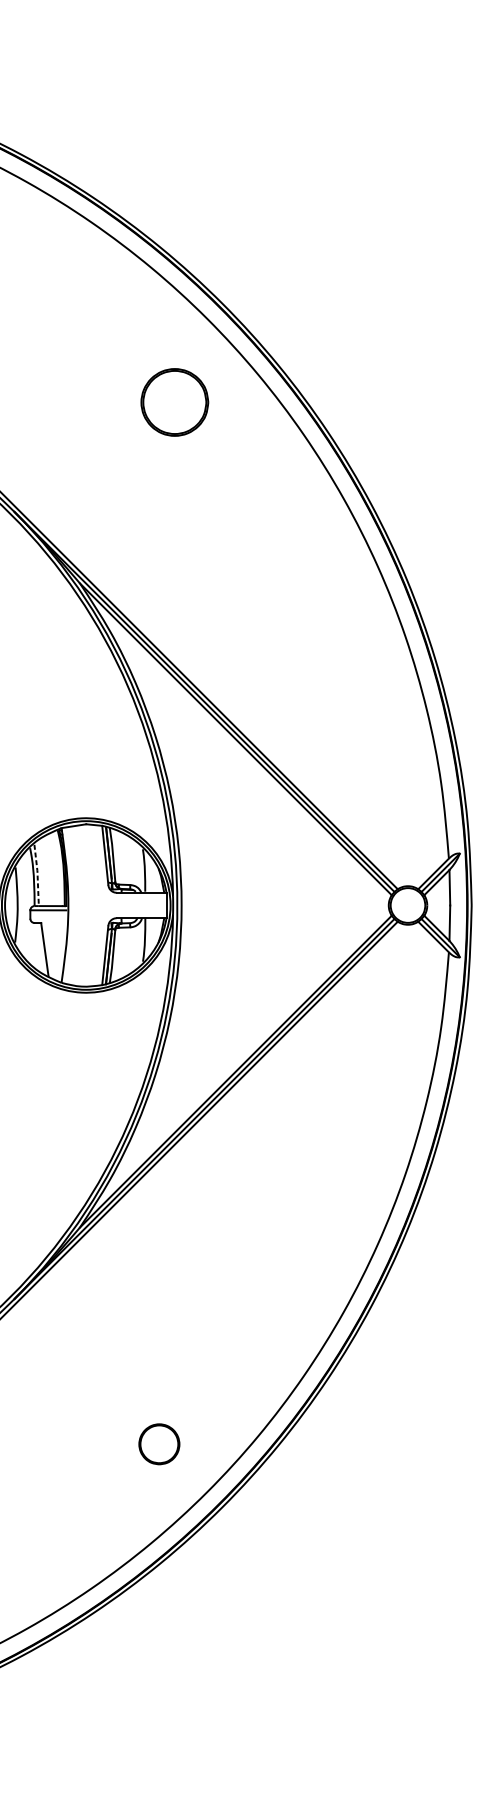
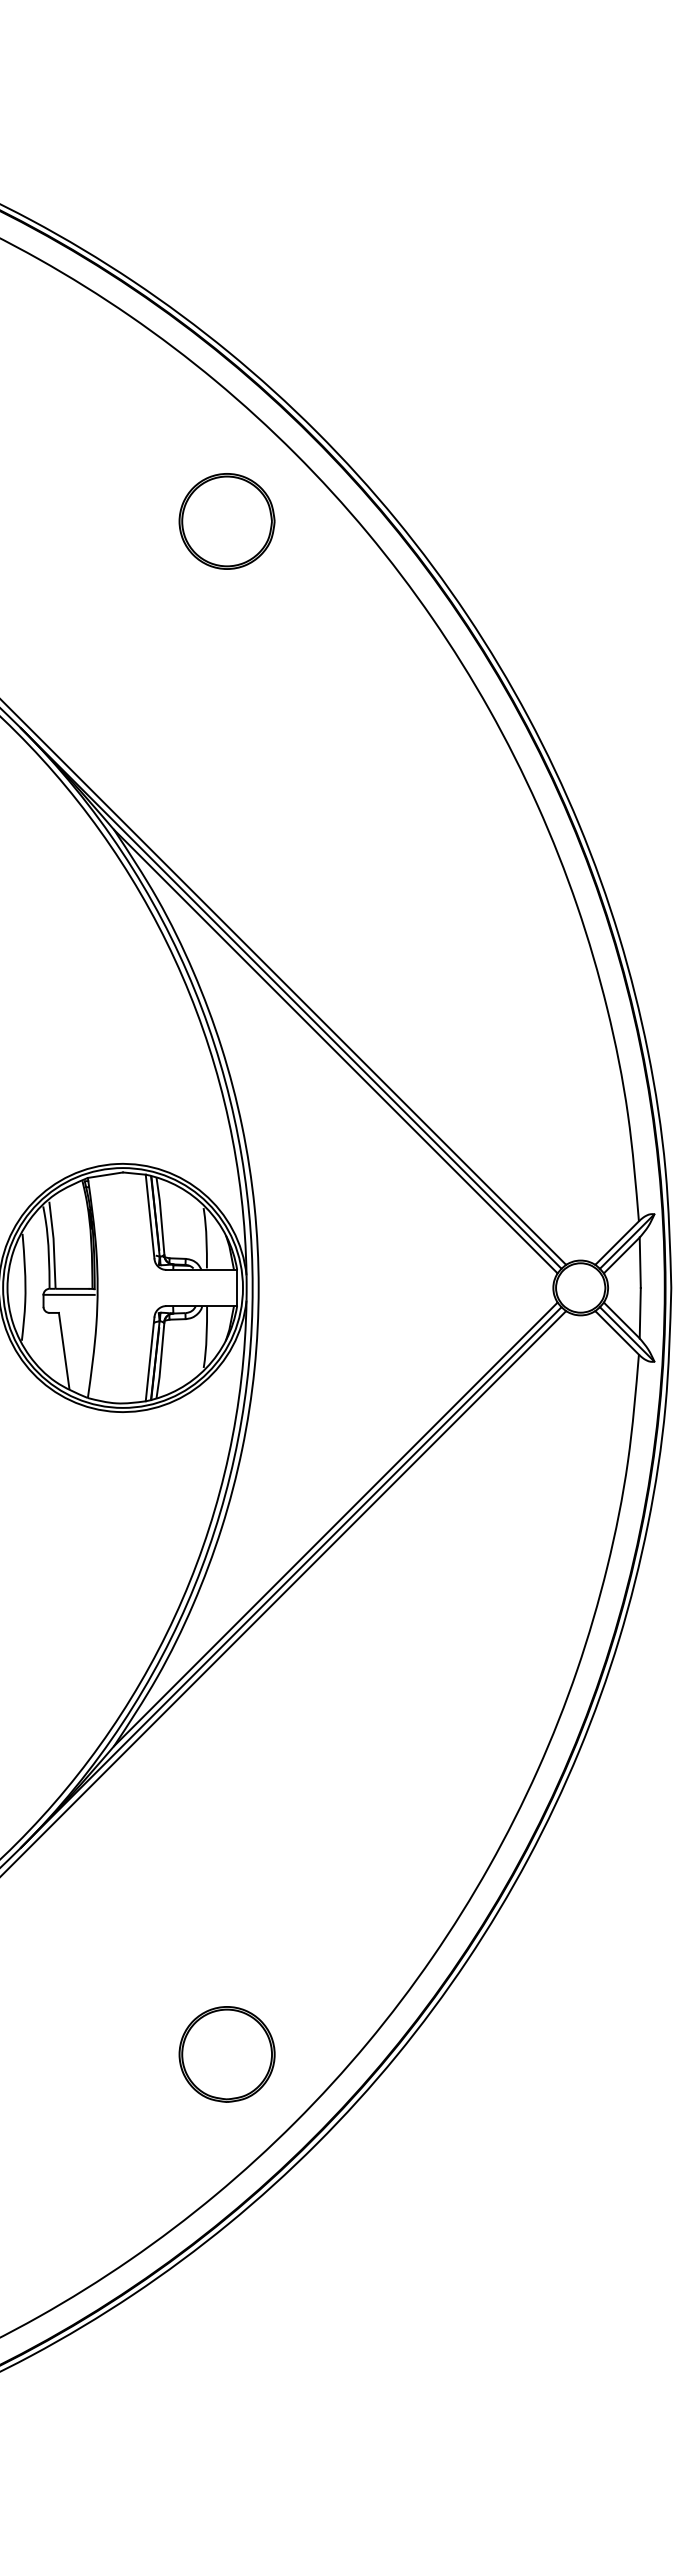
part: (174, 402) -> (226, 521), moved
line: (37, 874) -> (53, 1244), dashed -> solid
part: (158, 1444) -> (226, 2054), size x1.67

